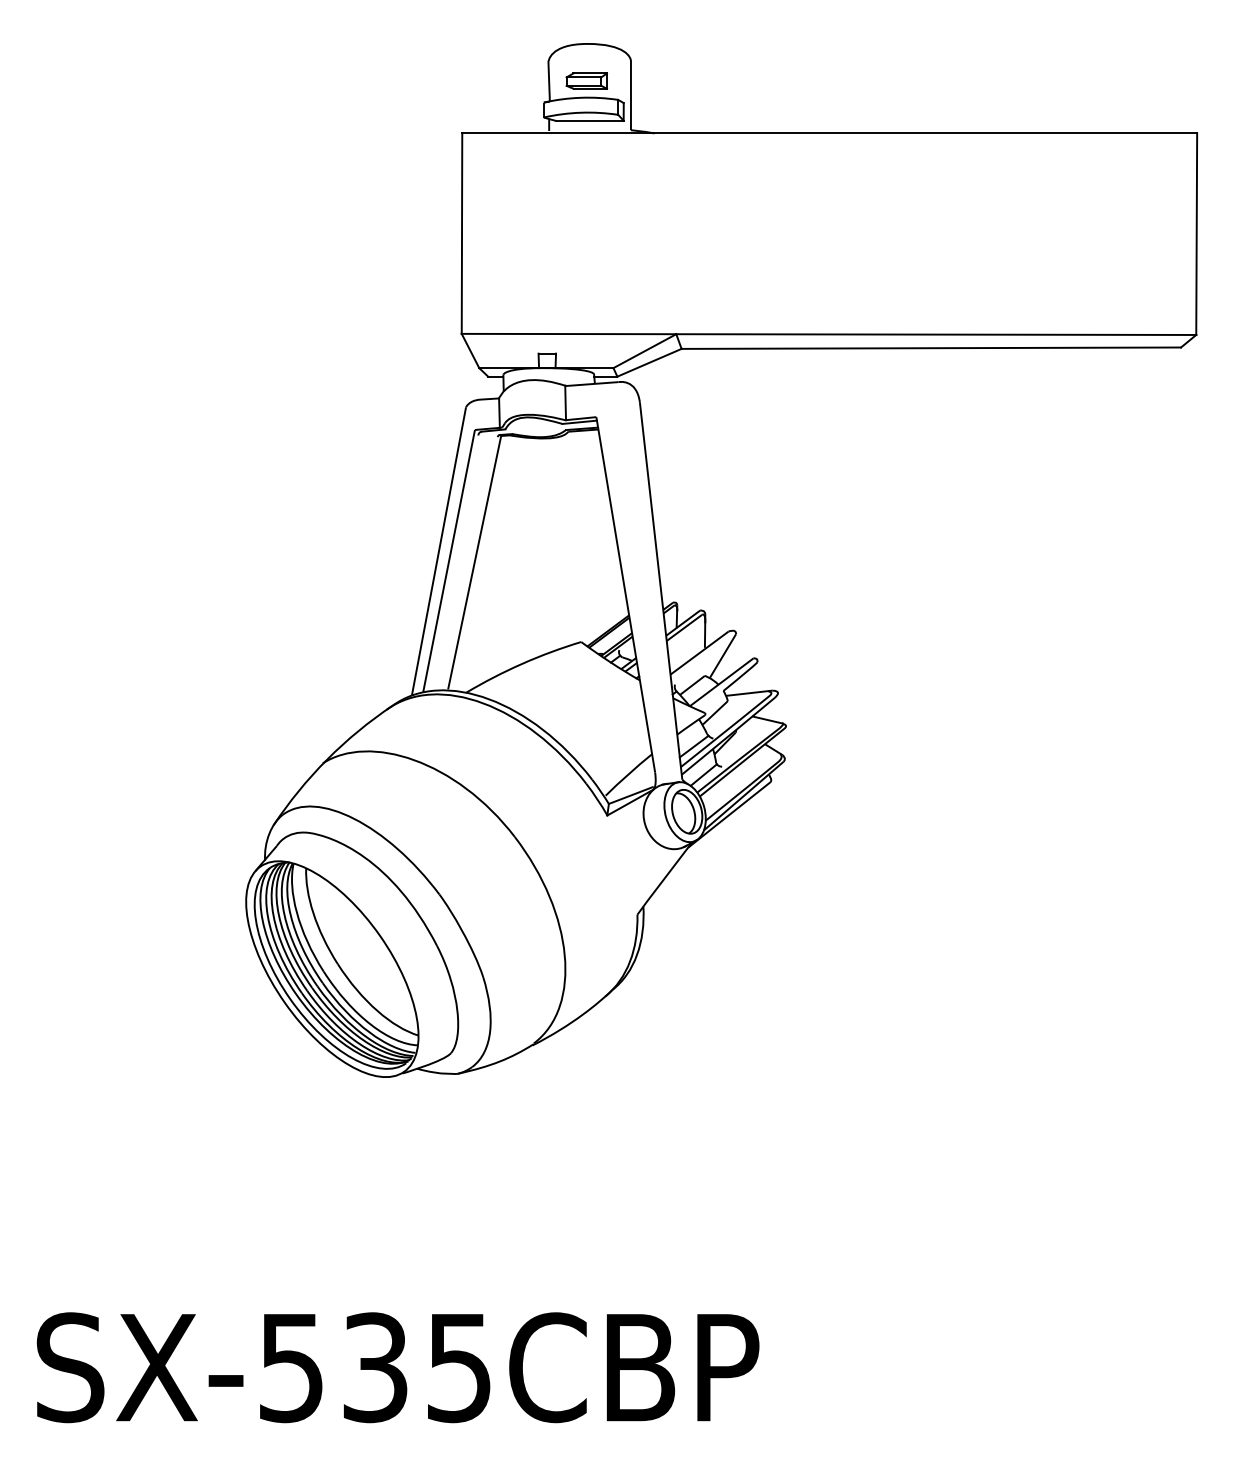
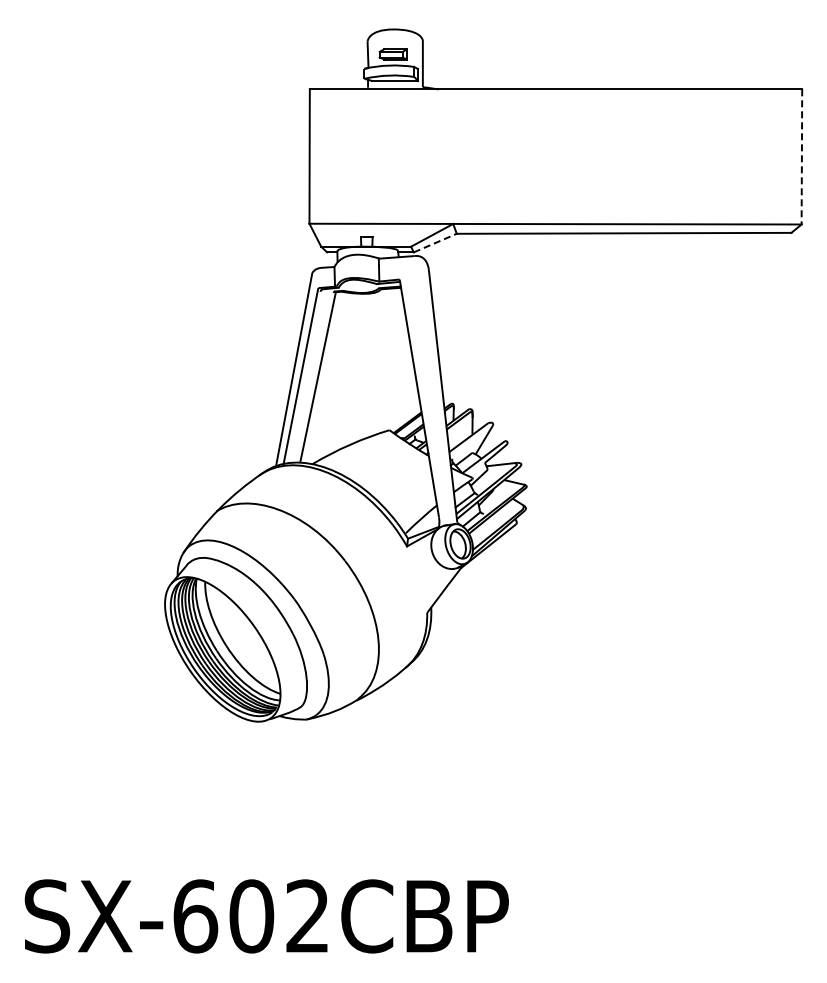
line: (1196, 233) -> (801, 156), solid -> dashed
line: (649, 361) -> (435, 242), solid -> dashed
text: (373, 1367) -> (250, 916), SX-535CBP -> SX-602CBP

